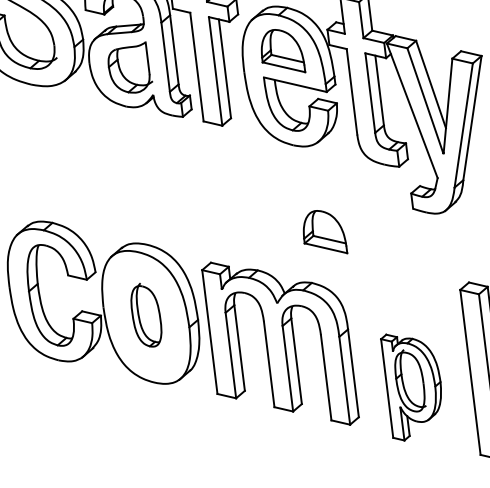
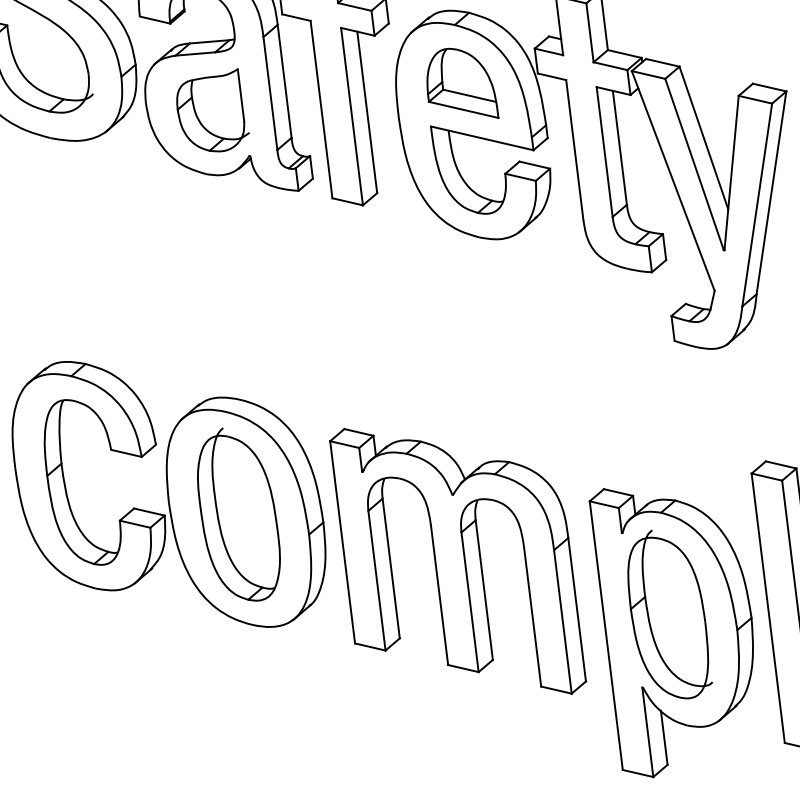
part: (325, 232) -> (531, 379), removed
part: (146, 314) -> (239, 513), size x1.67
part: (410, 387) -> (670, 632), size x1.67

